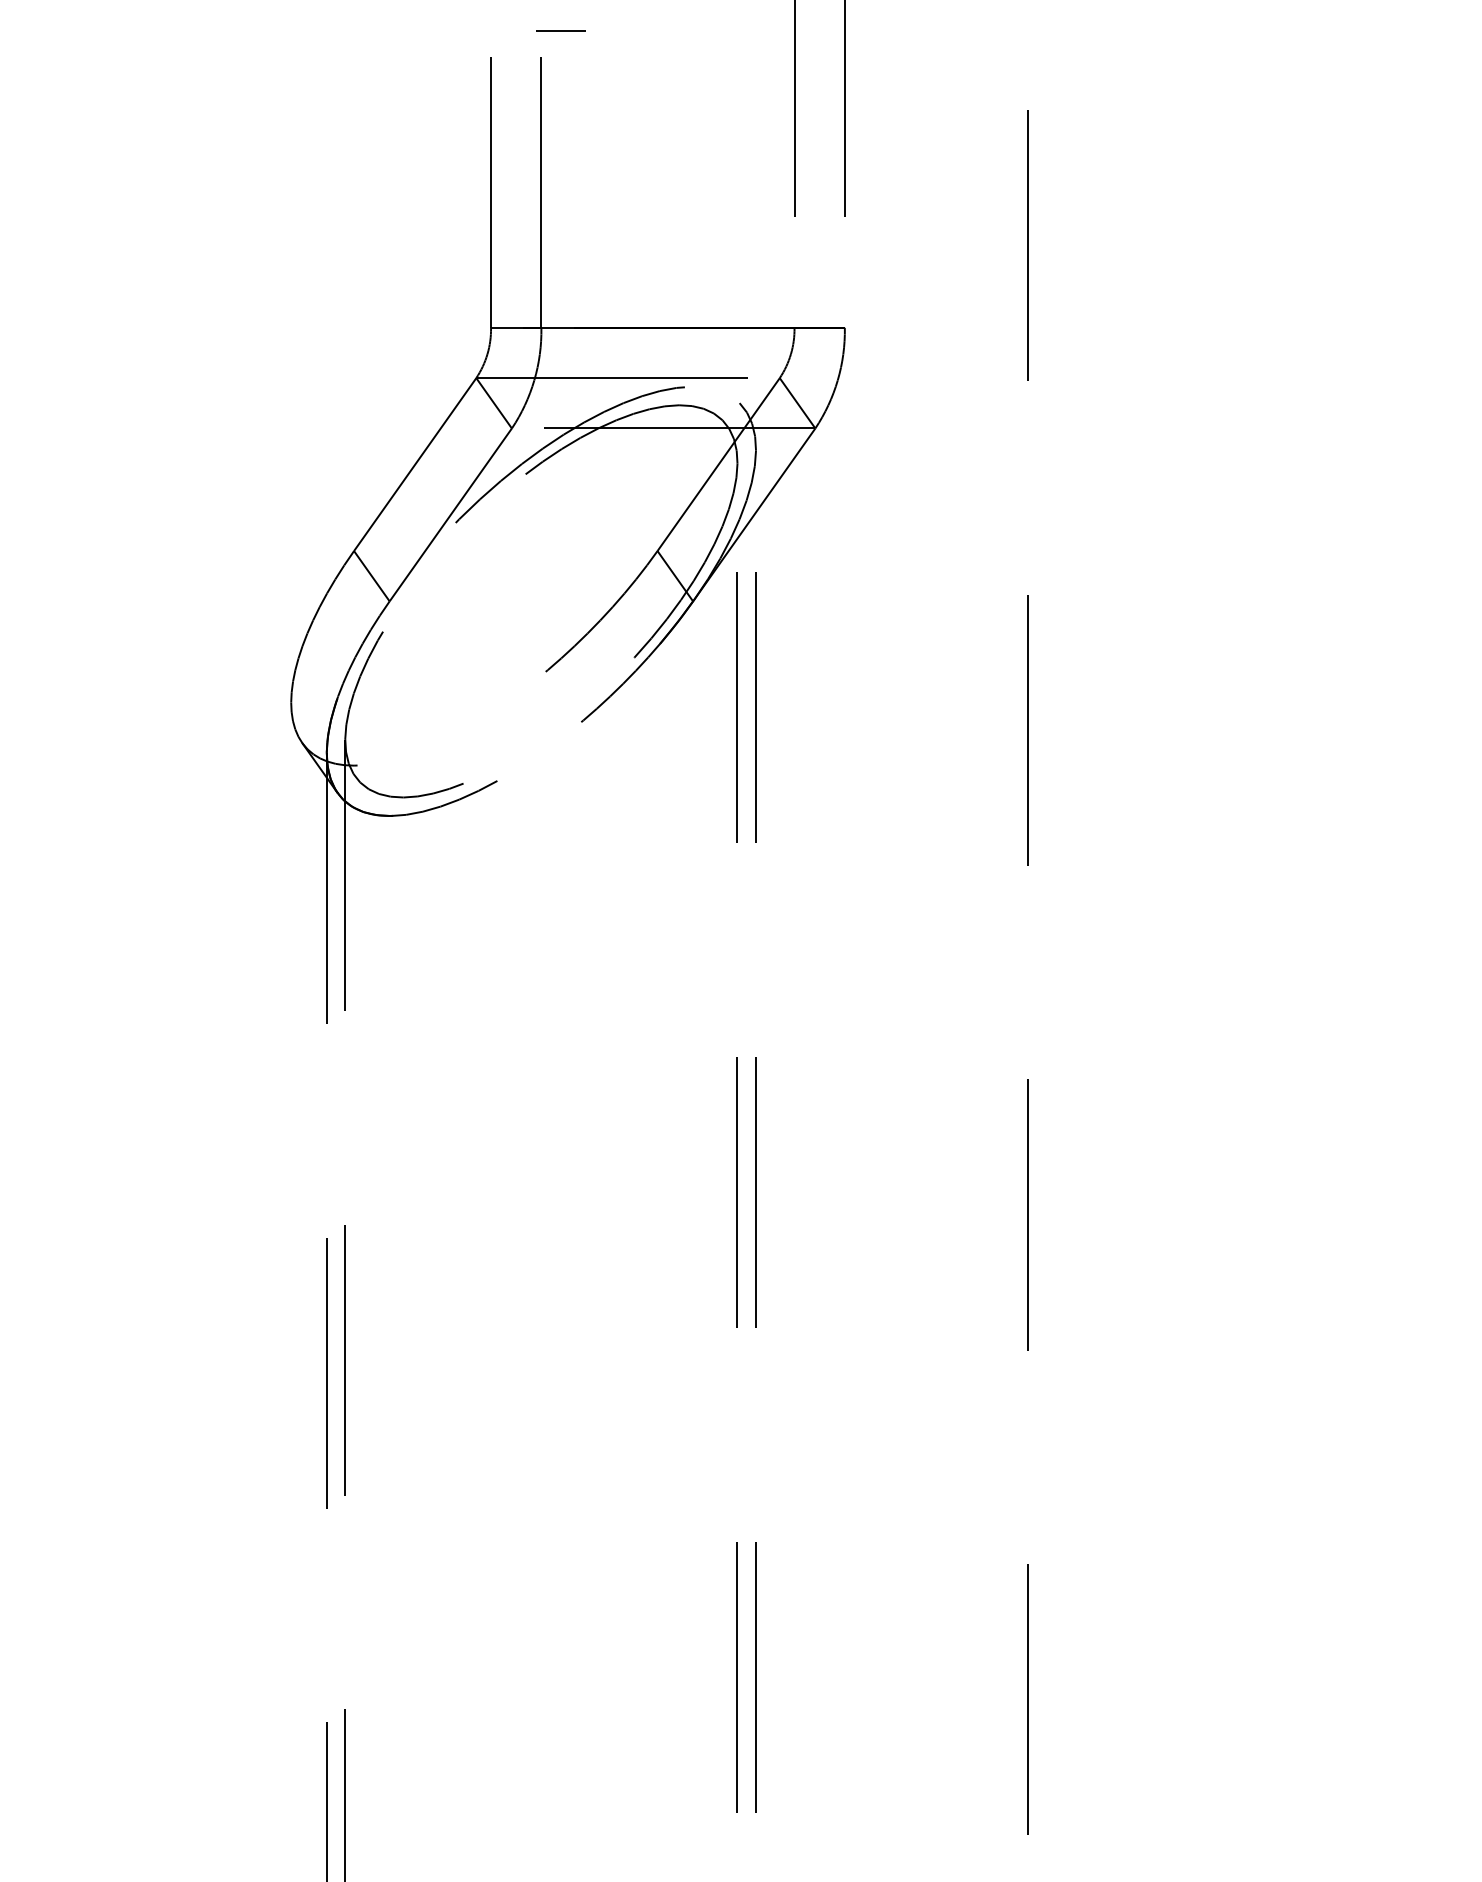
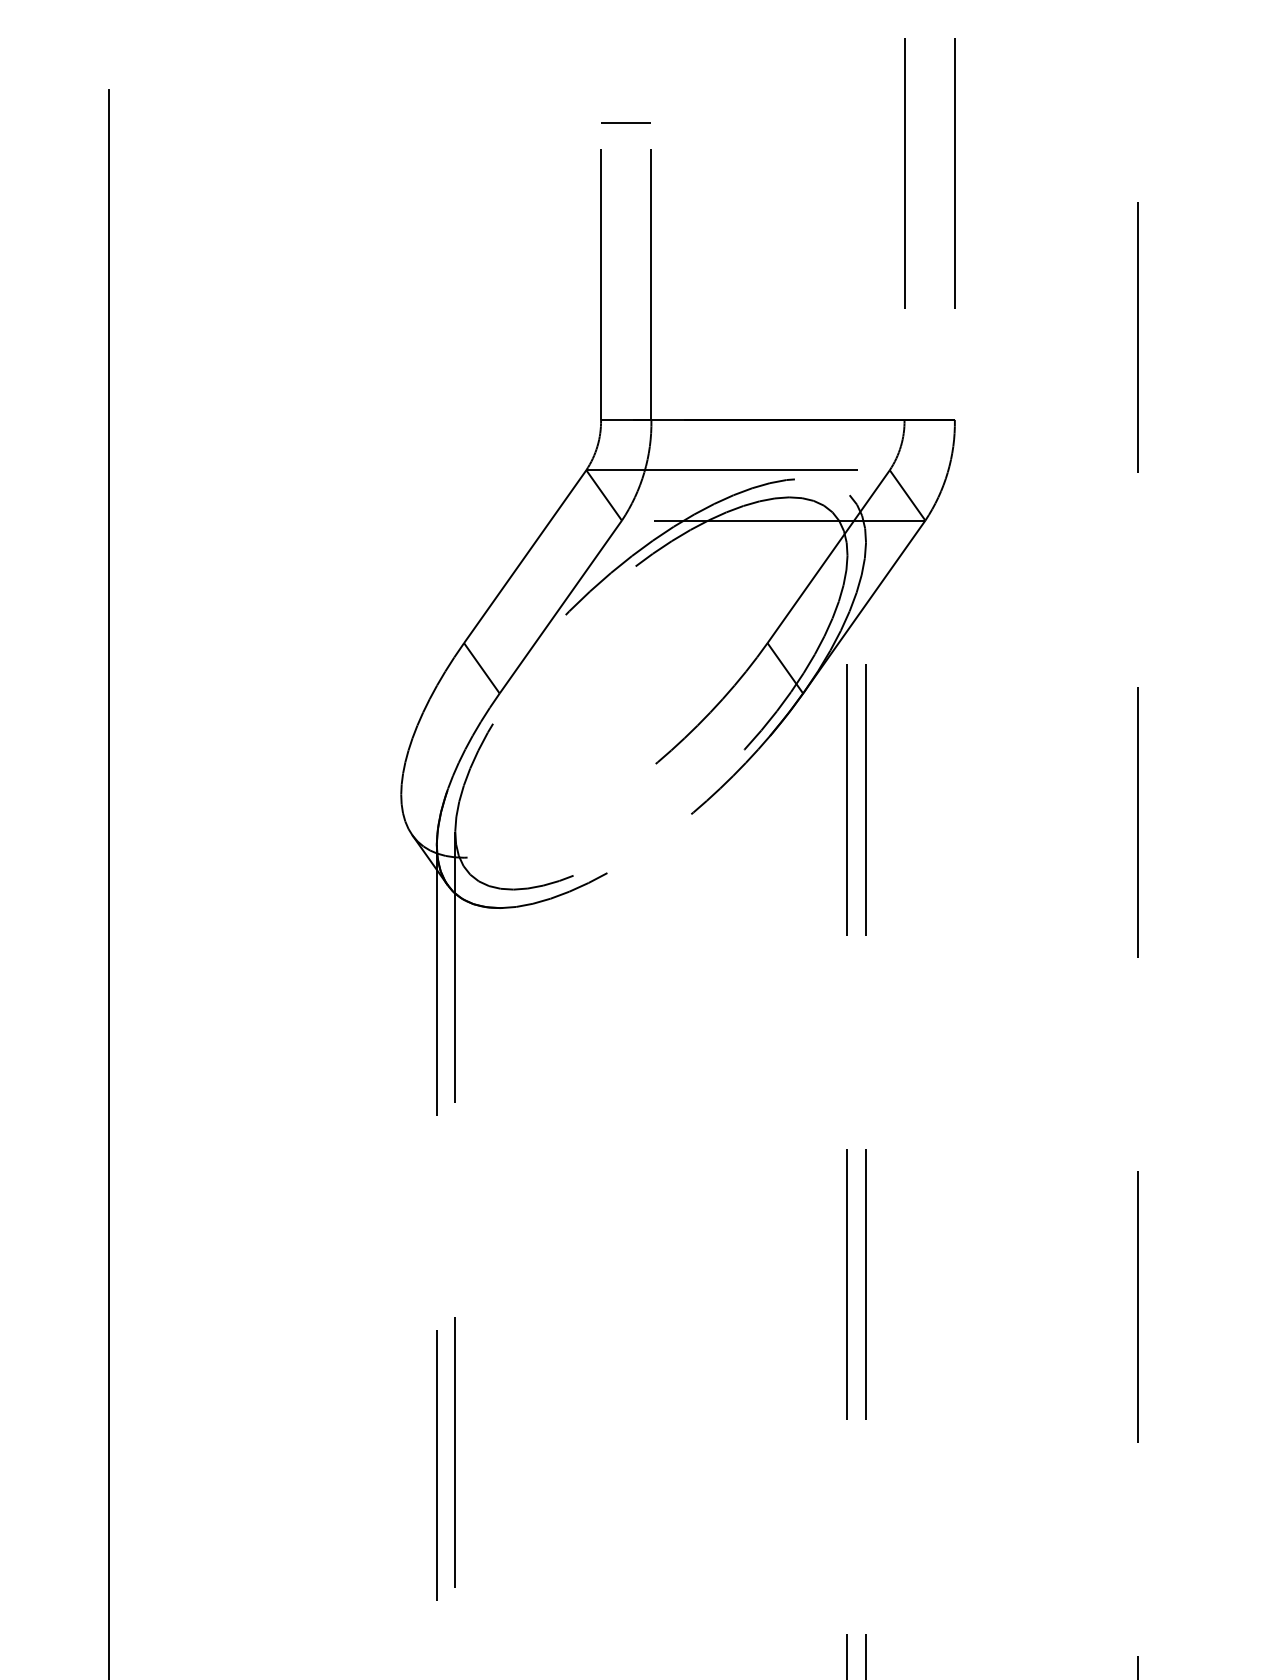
line: (560, 30) -> (625, 122), moved

